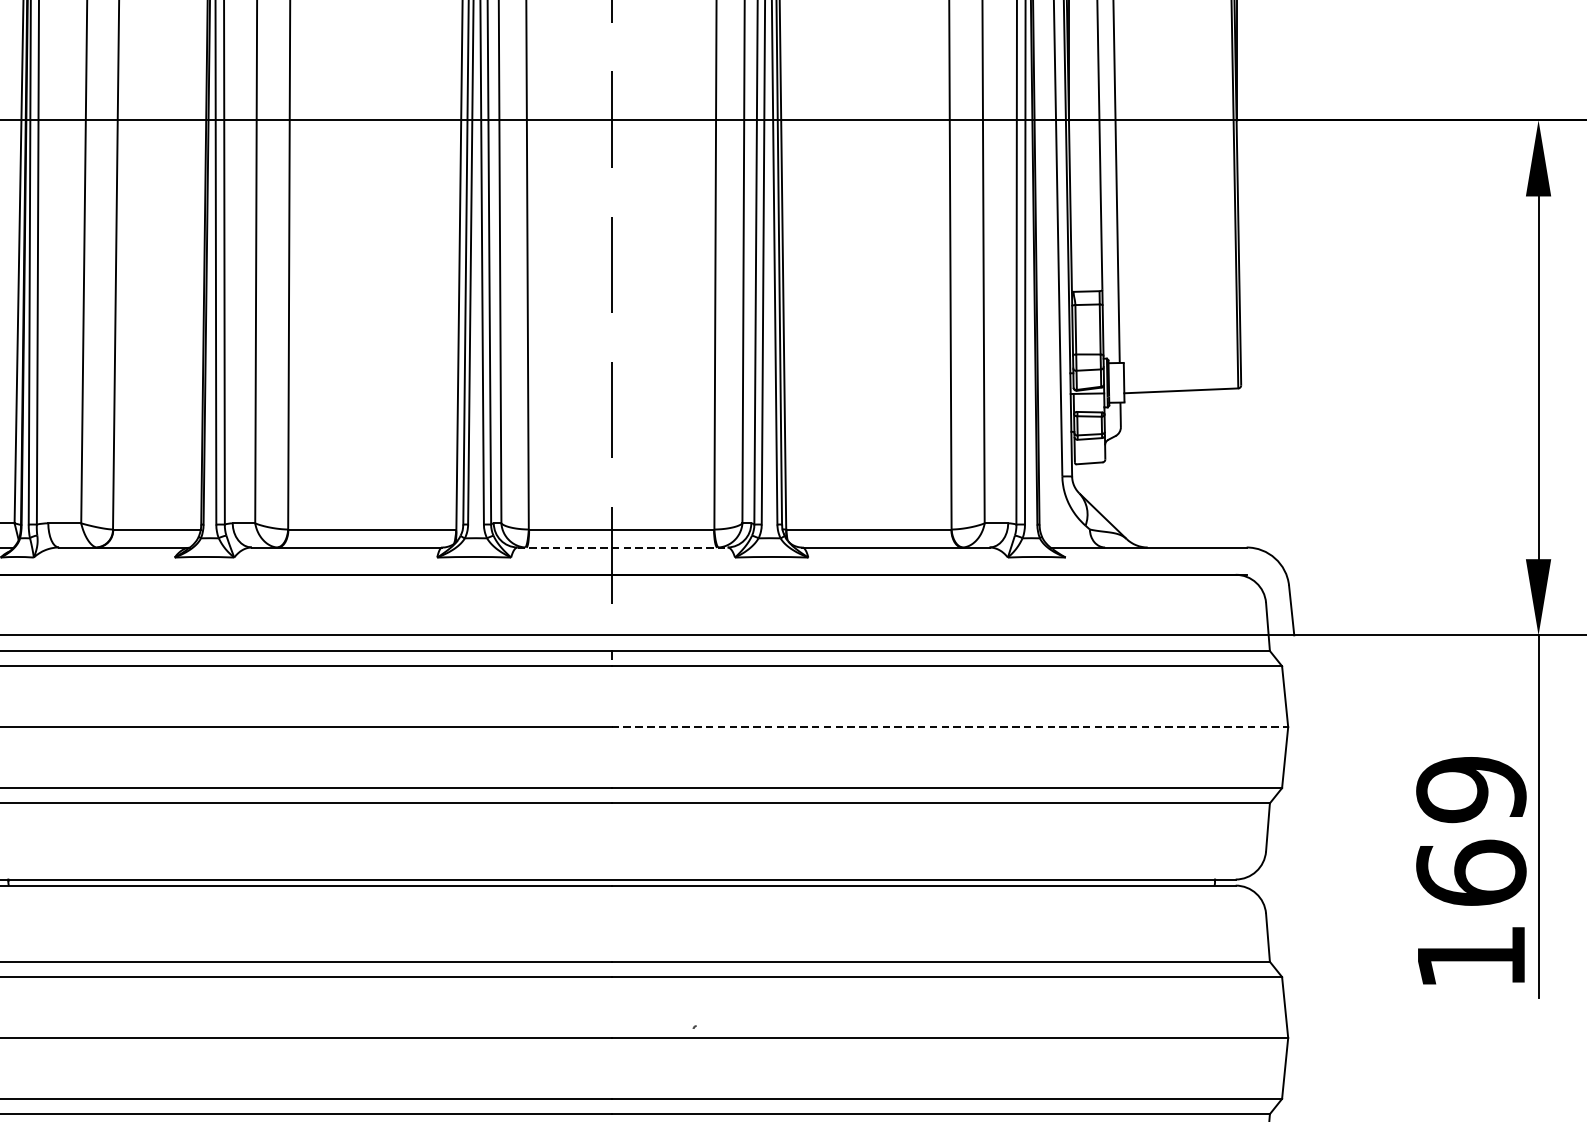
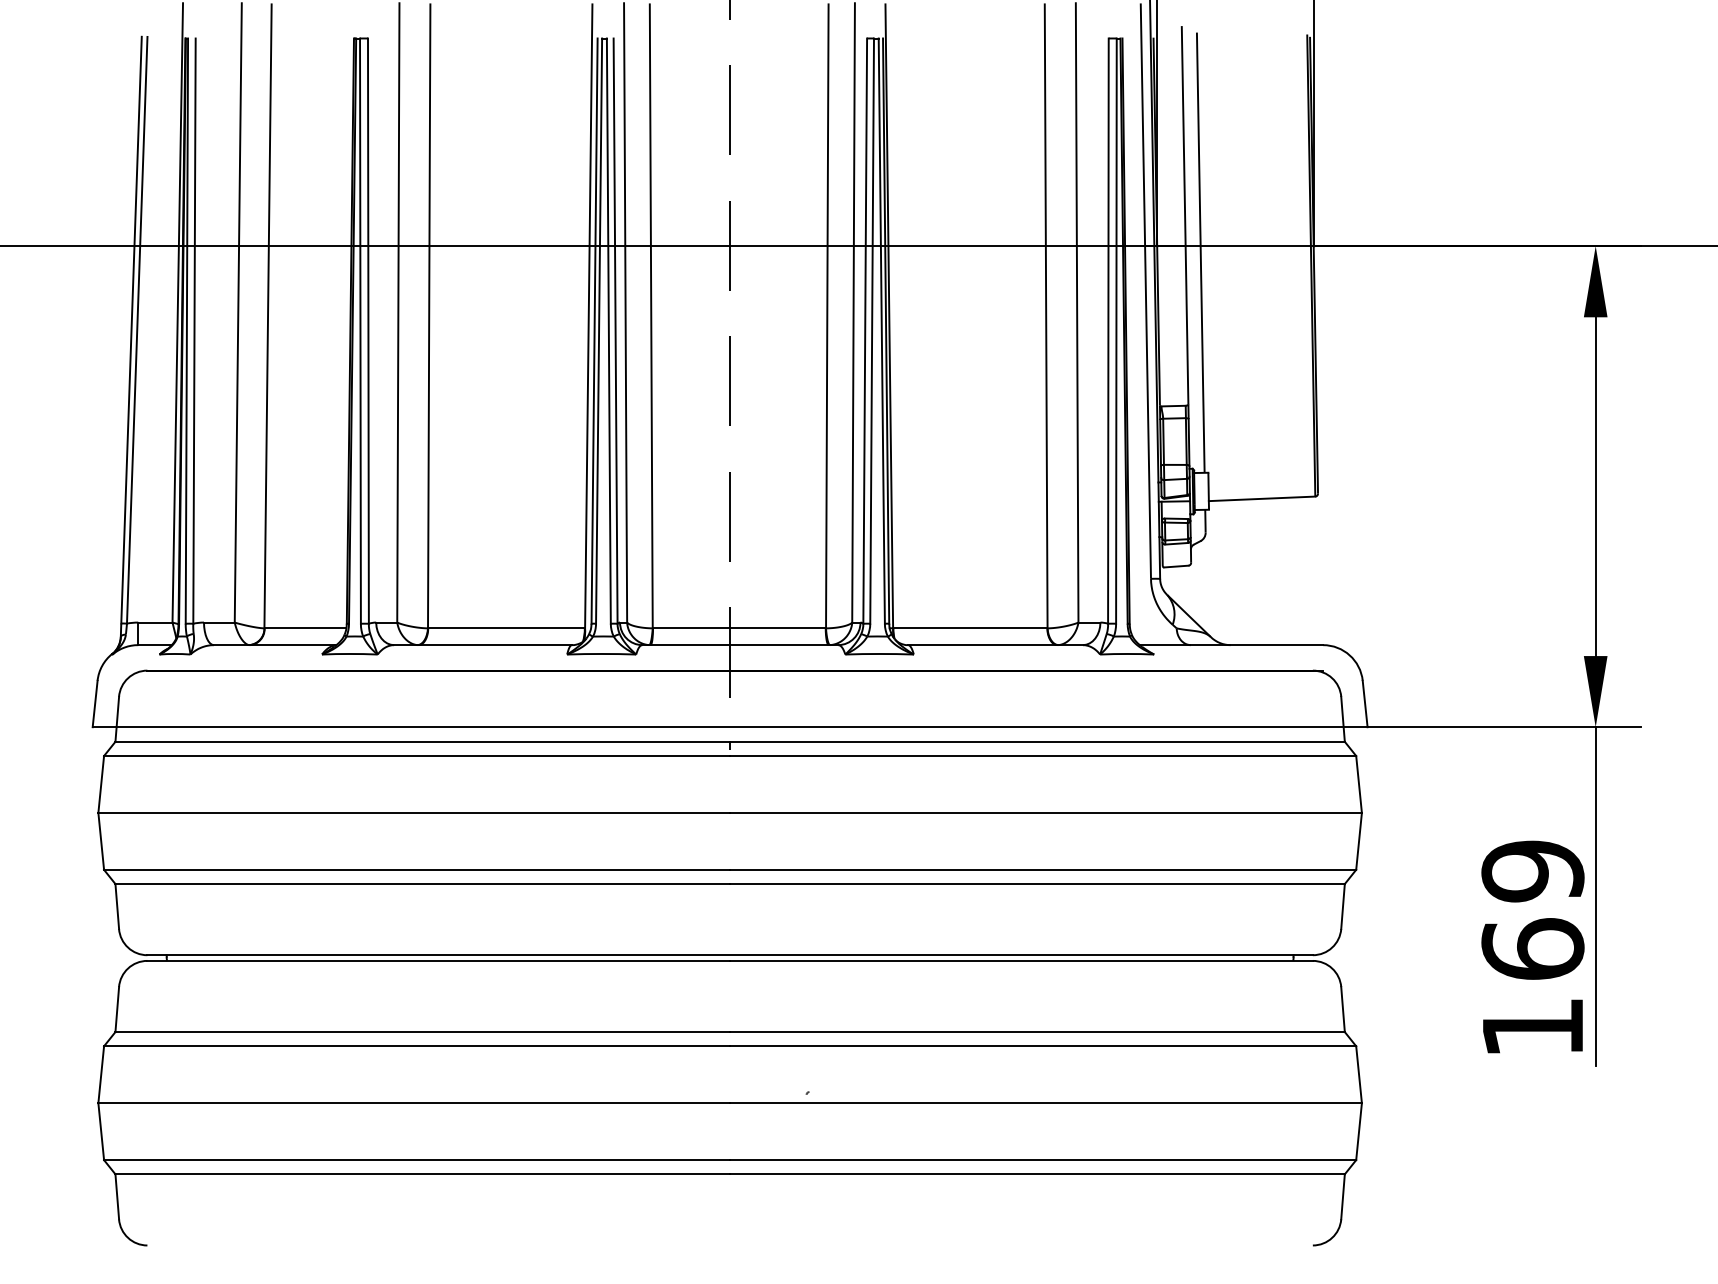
line: (622, 547) -> (740, 645), dashed -> solid
line: (950, 726) -> (1046, 812), dashed -> solid

